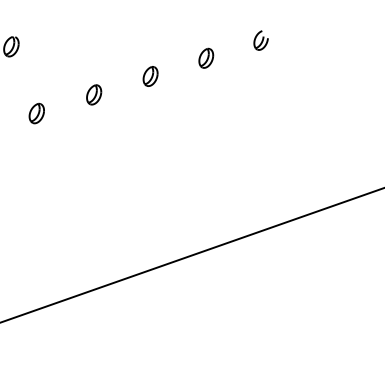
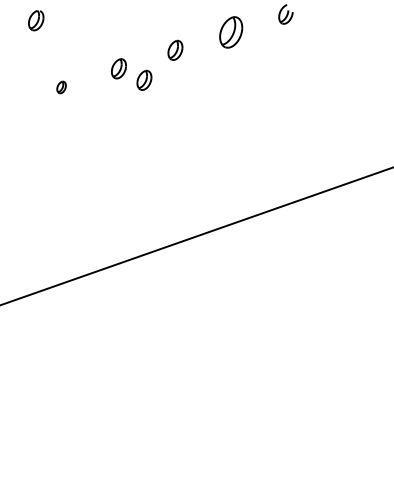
part: (205, 57) -> (230, 31), size x1.6
part: (119, 105) -> (144, 79), added
part: (36, 113) -> (61, 87), size x0.6

